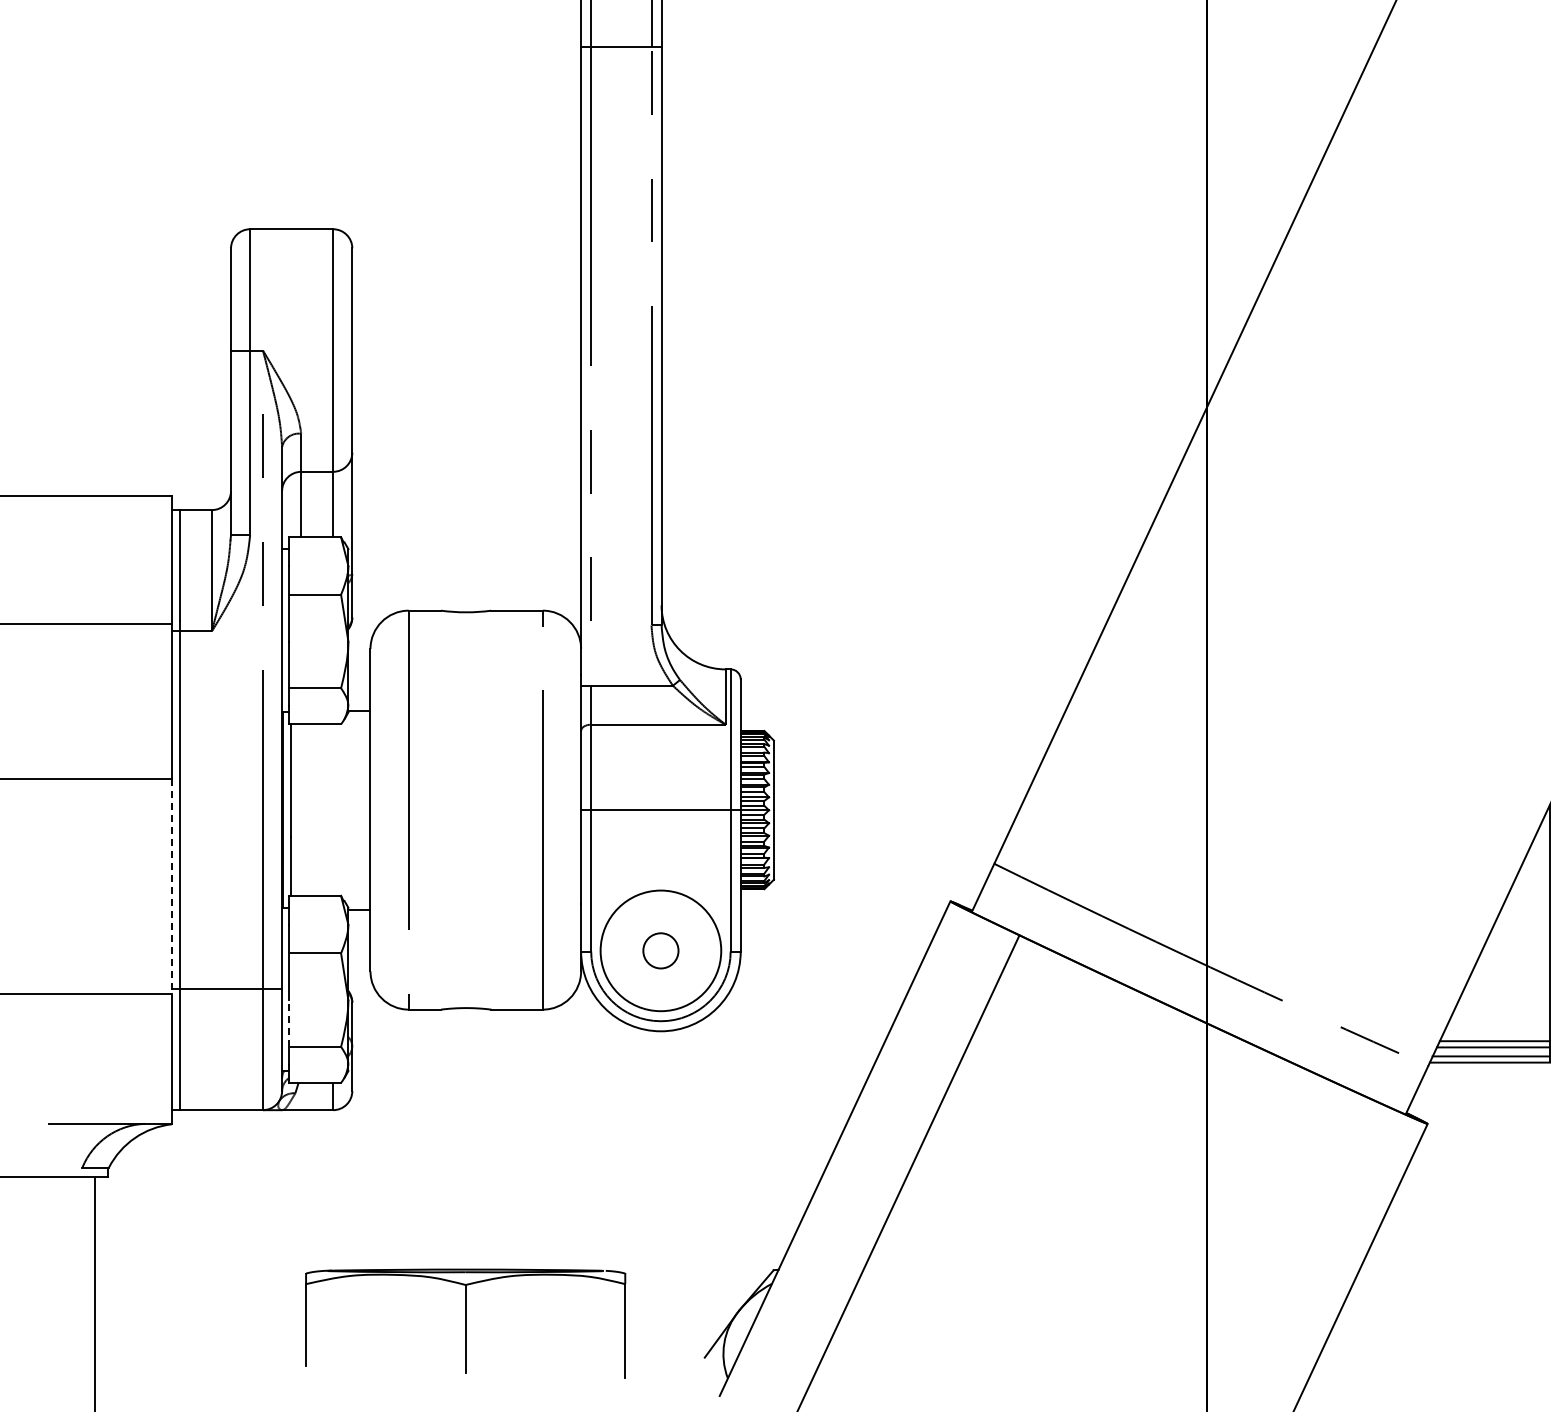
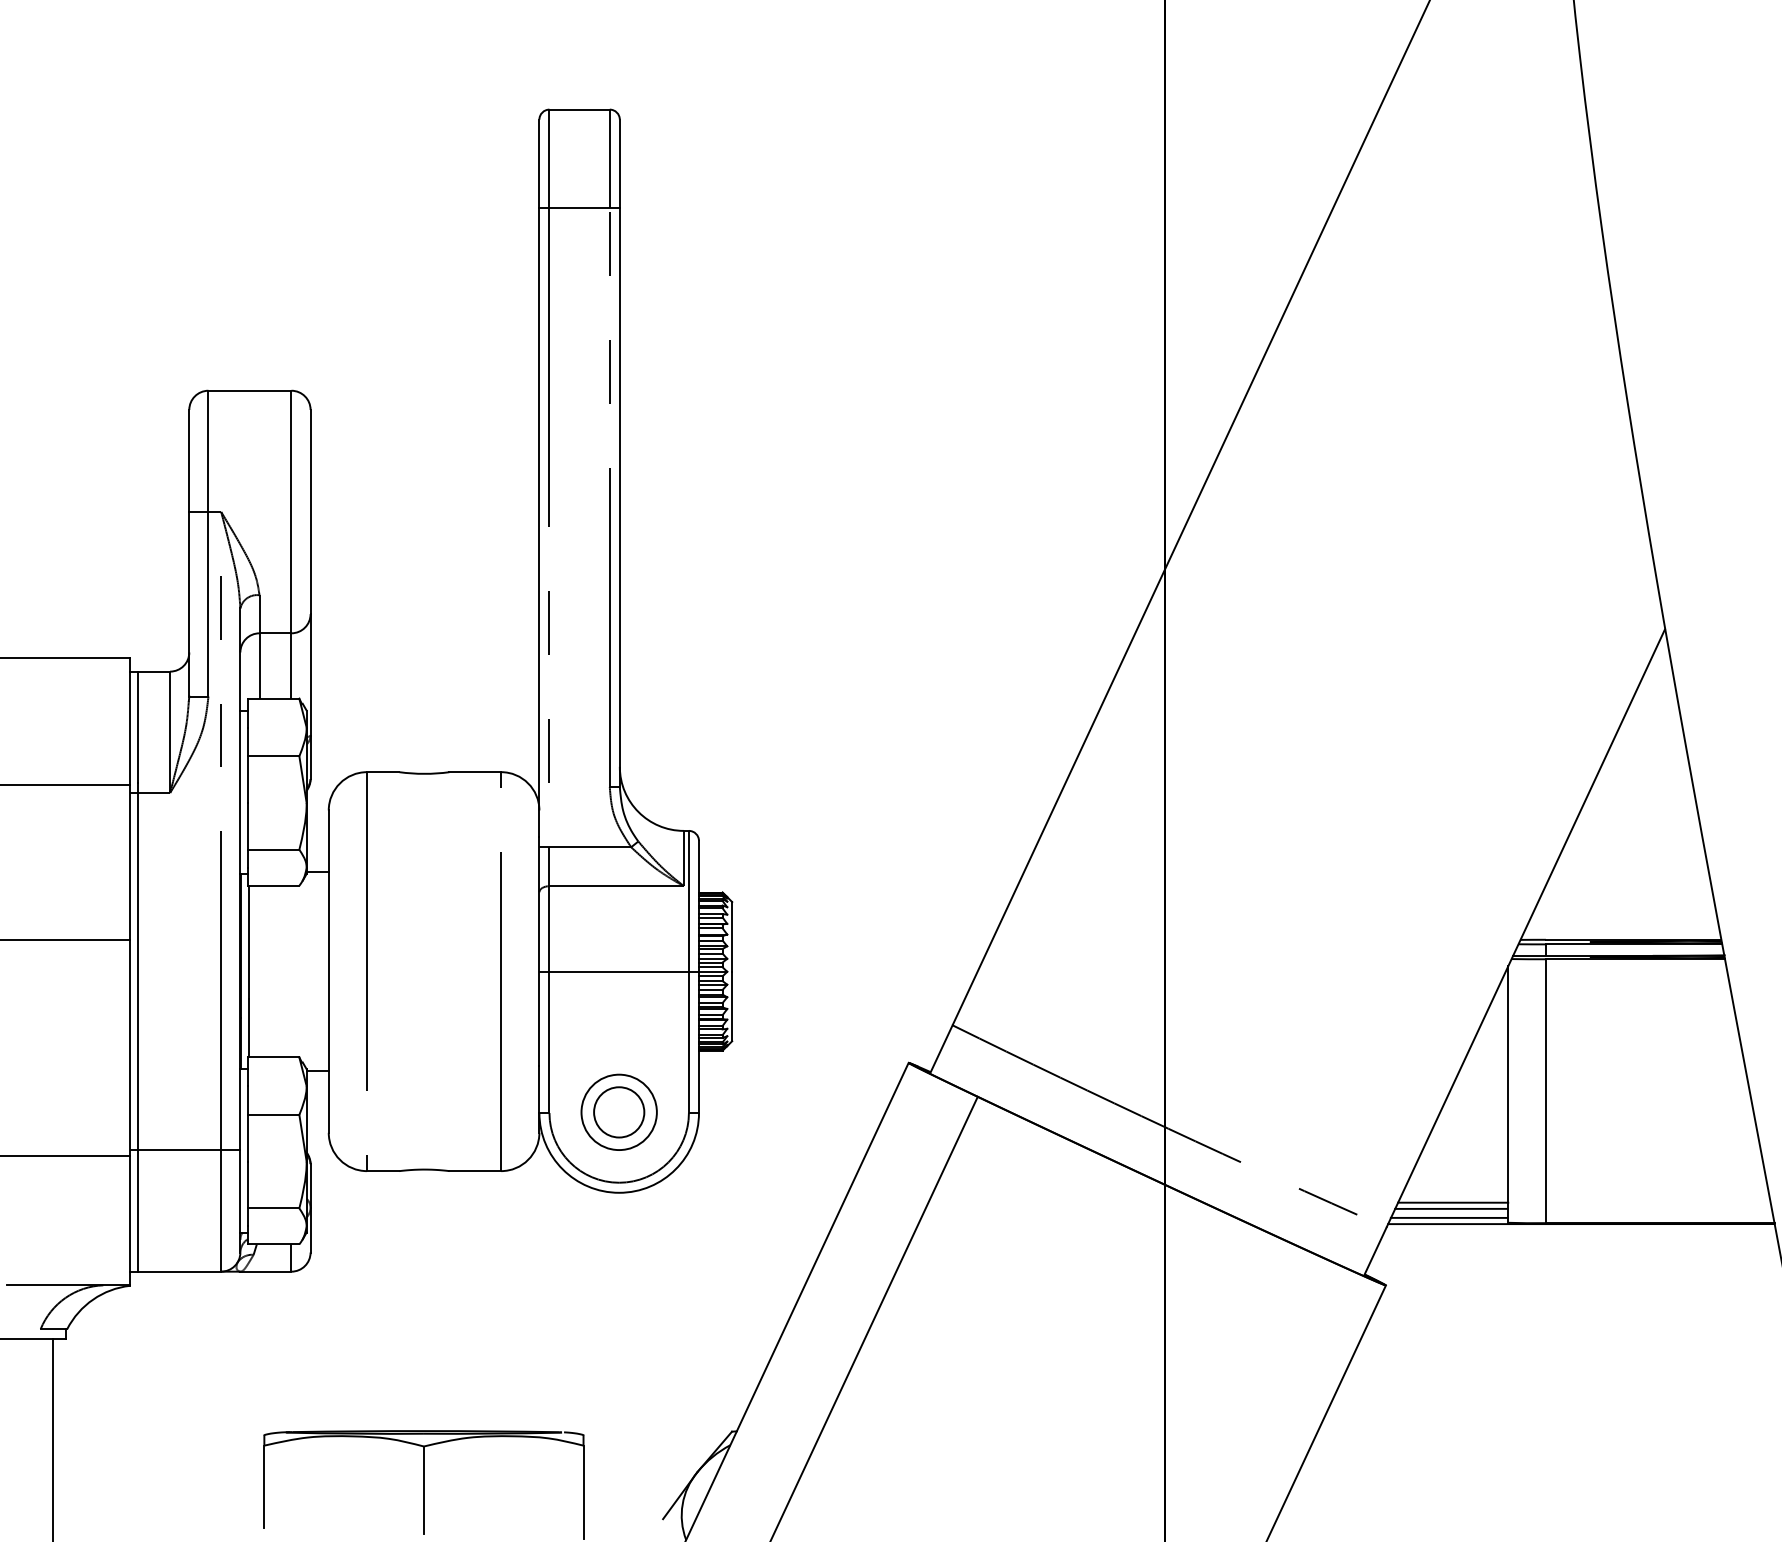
line: (172, 887) -> (130, 1048), dashed -> solid
circle: (660, 951) -> (618, 1112), size x0.62
circle: (661, 951) -> (619, 1112), size x1.43
line: (289, 1023) -> (247, 1184), dashed -> solid

